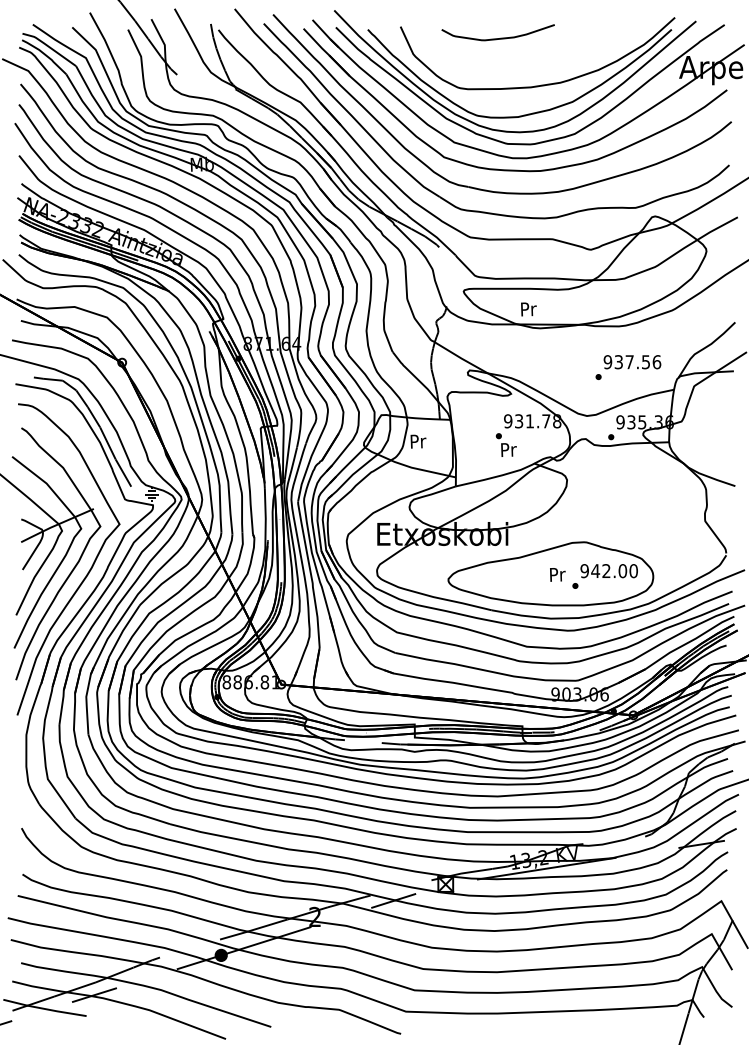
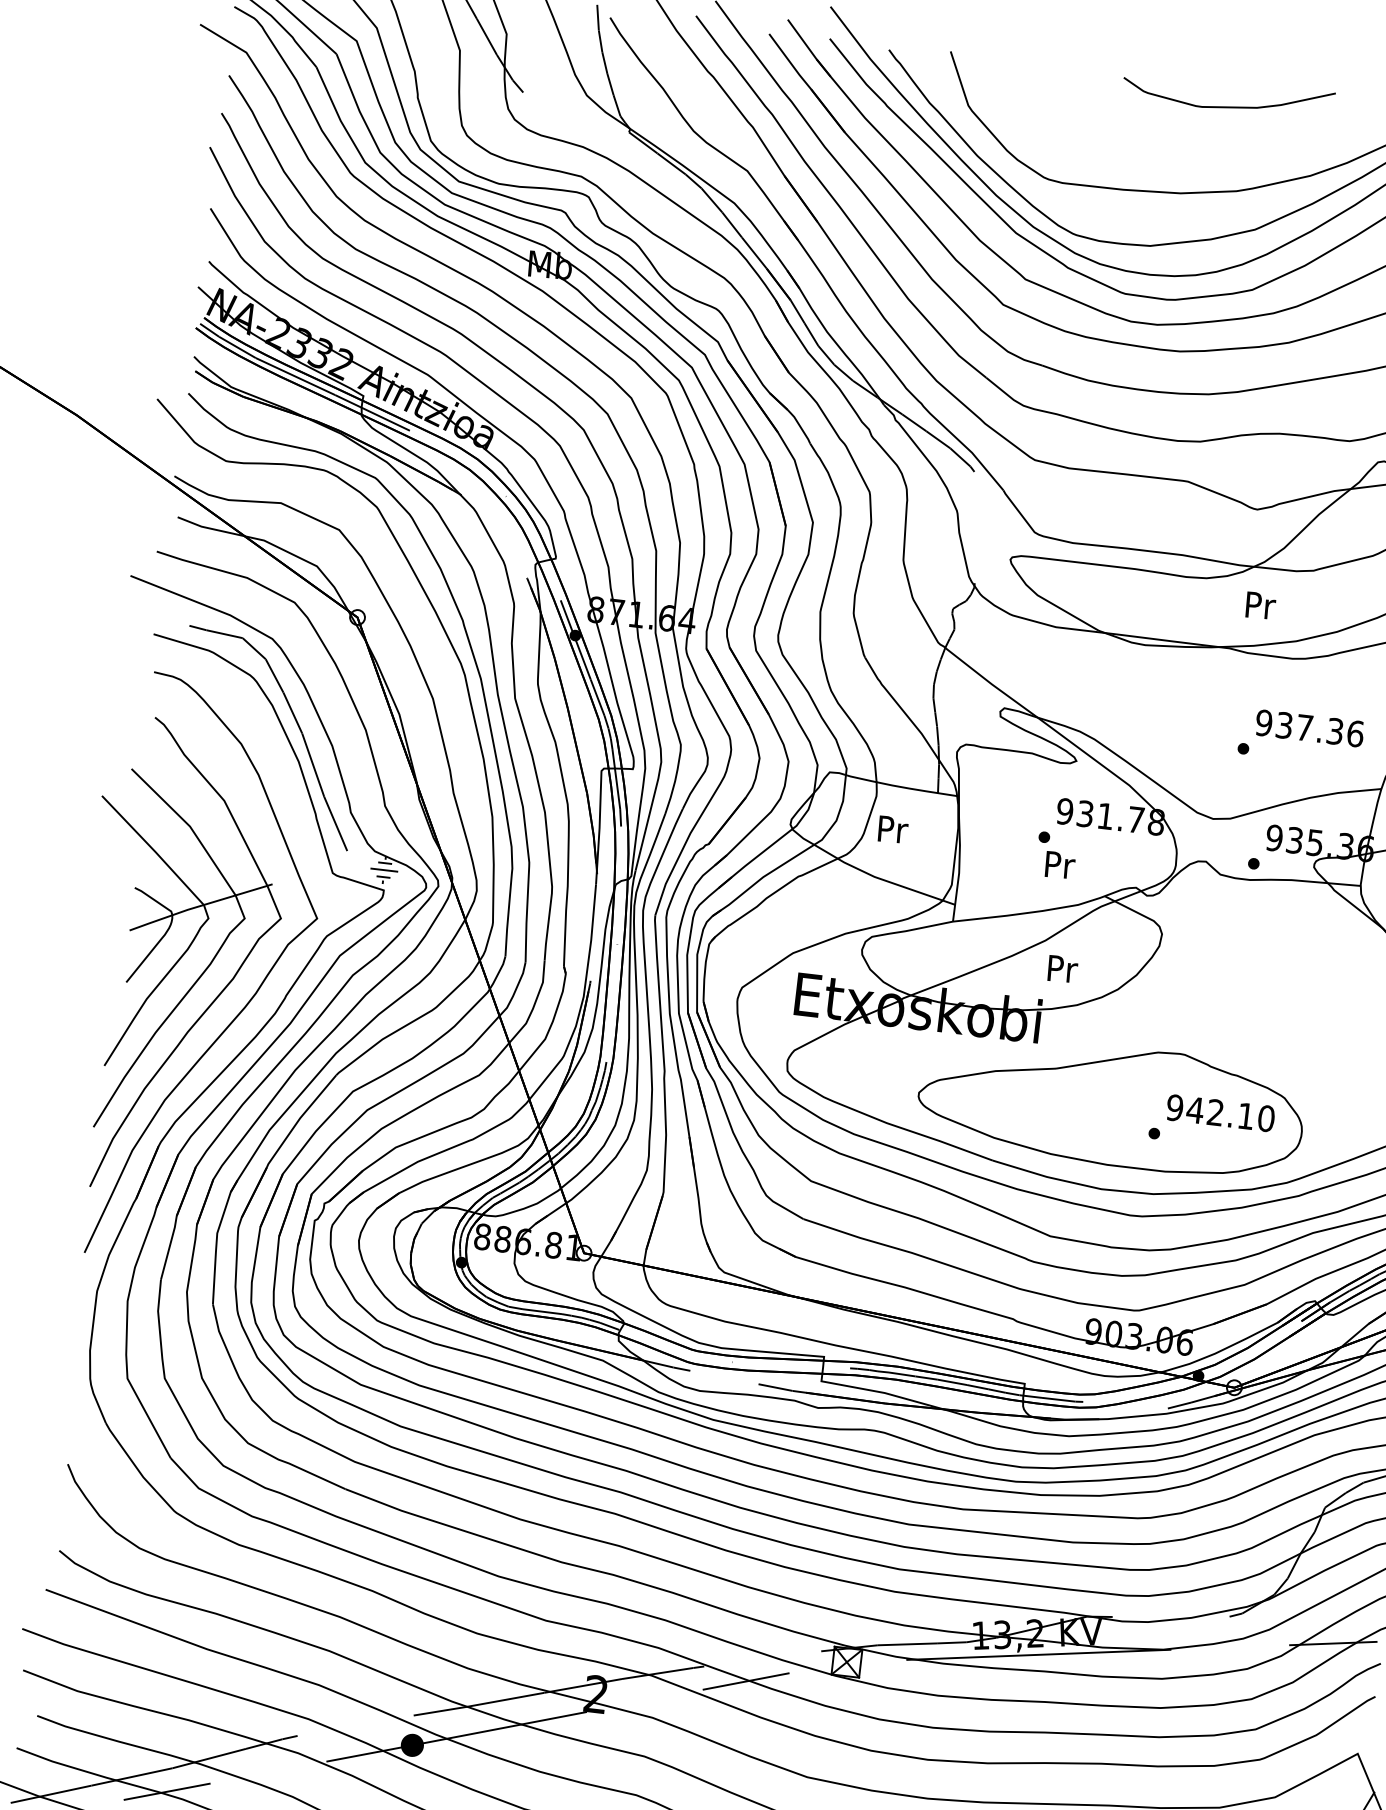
curve: (500, 37) -> (1231, 105), moved
text: (528, 309) -> (1259, 605), moved
text: (646, 361) -> (1336, 730), 937.56 -> 937.36
text: (622, 571) -> (1245, 1116), 942.00 -> 942.10
text: (557, 574) -> (1062, 968), moved

